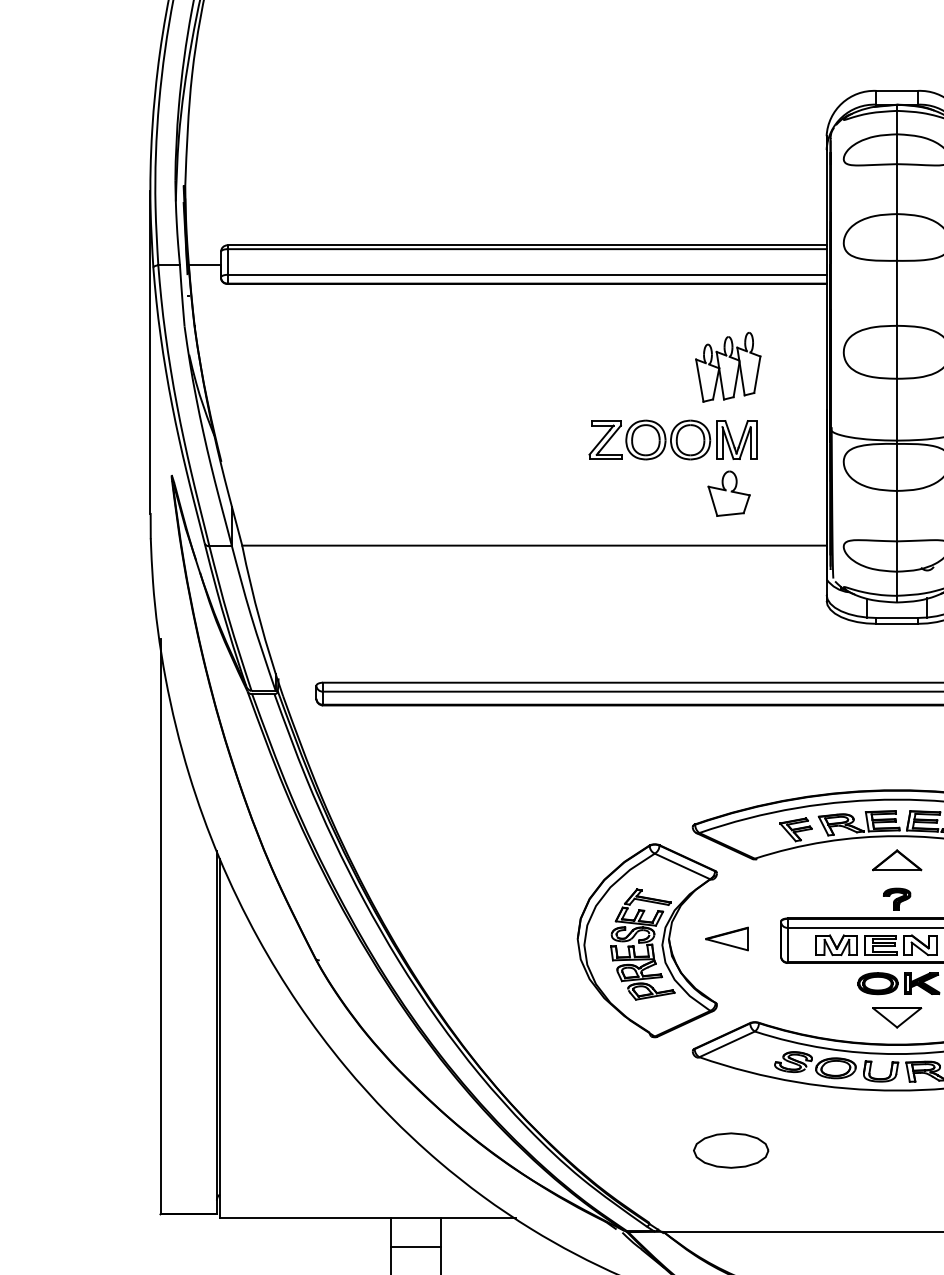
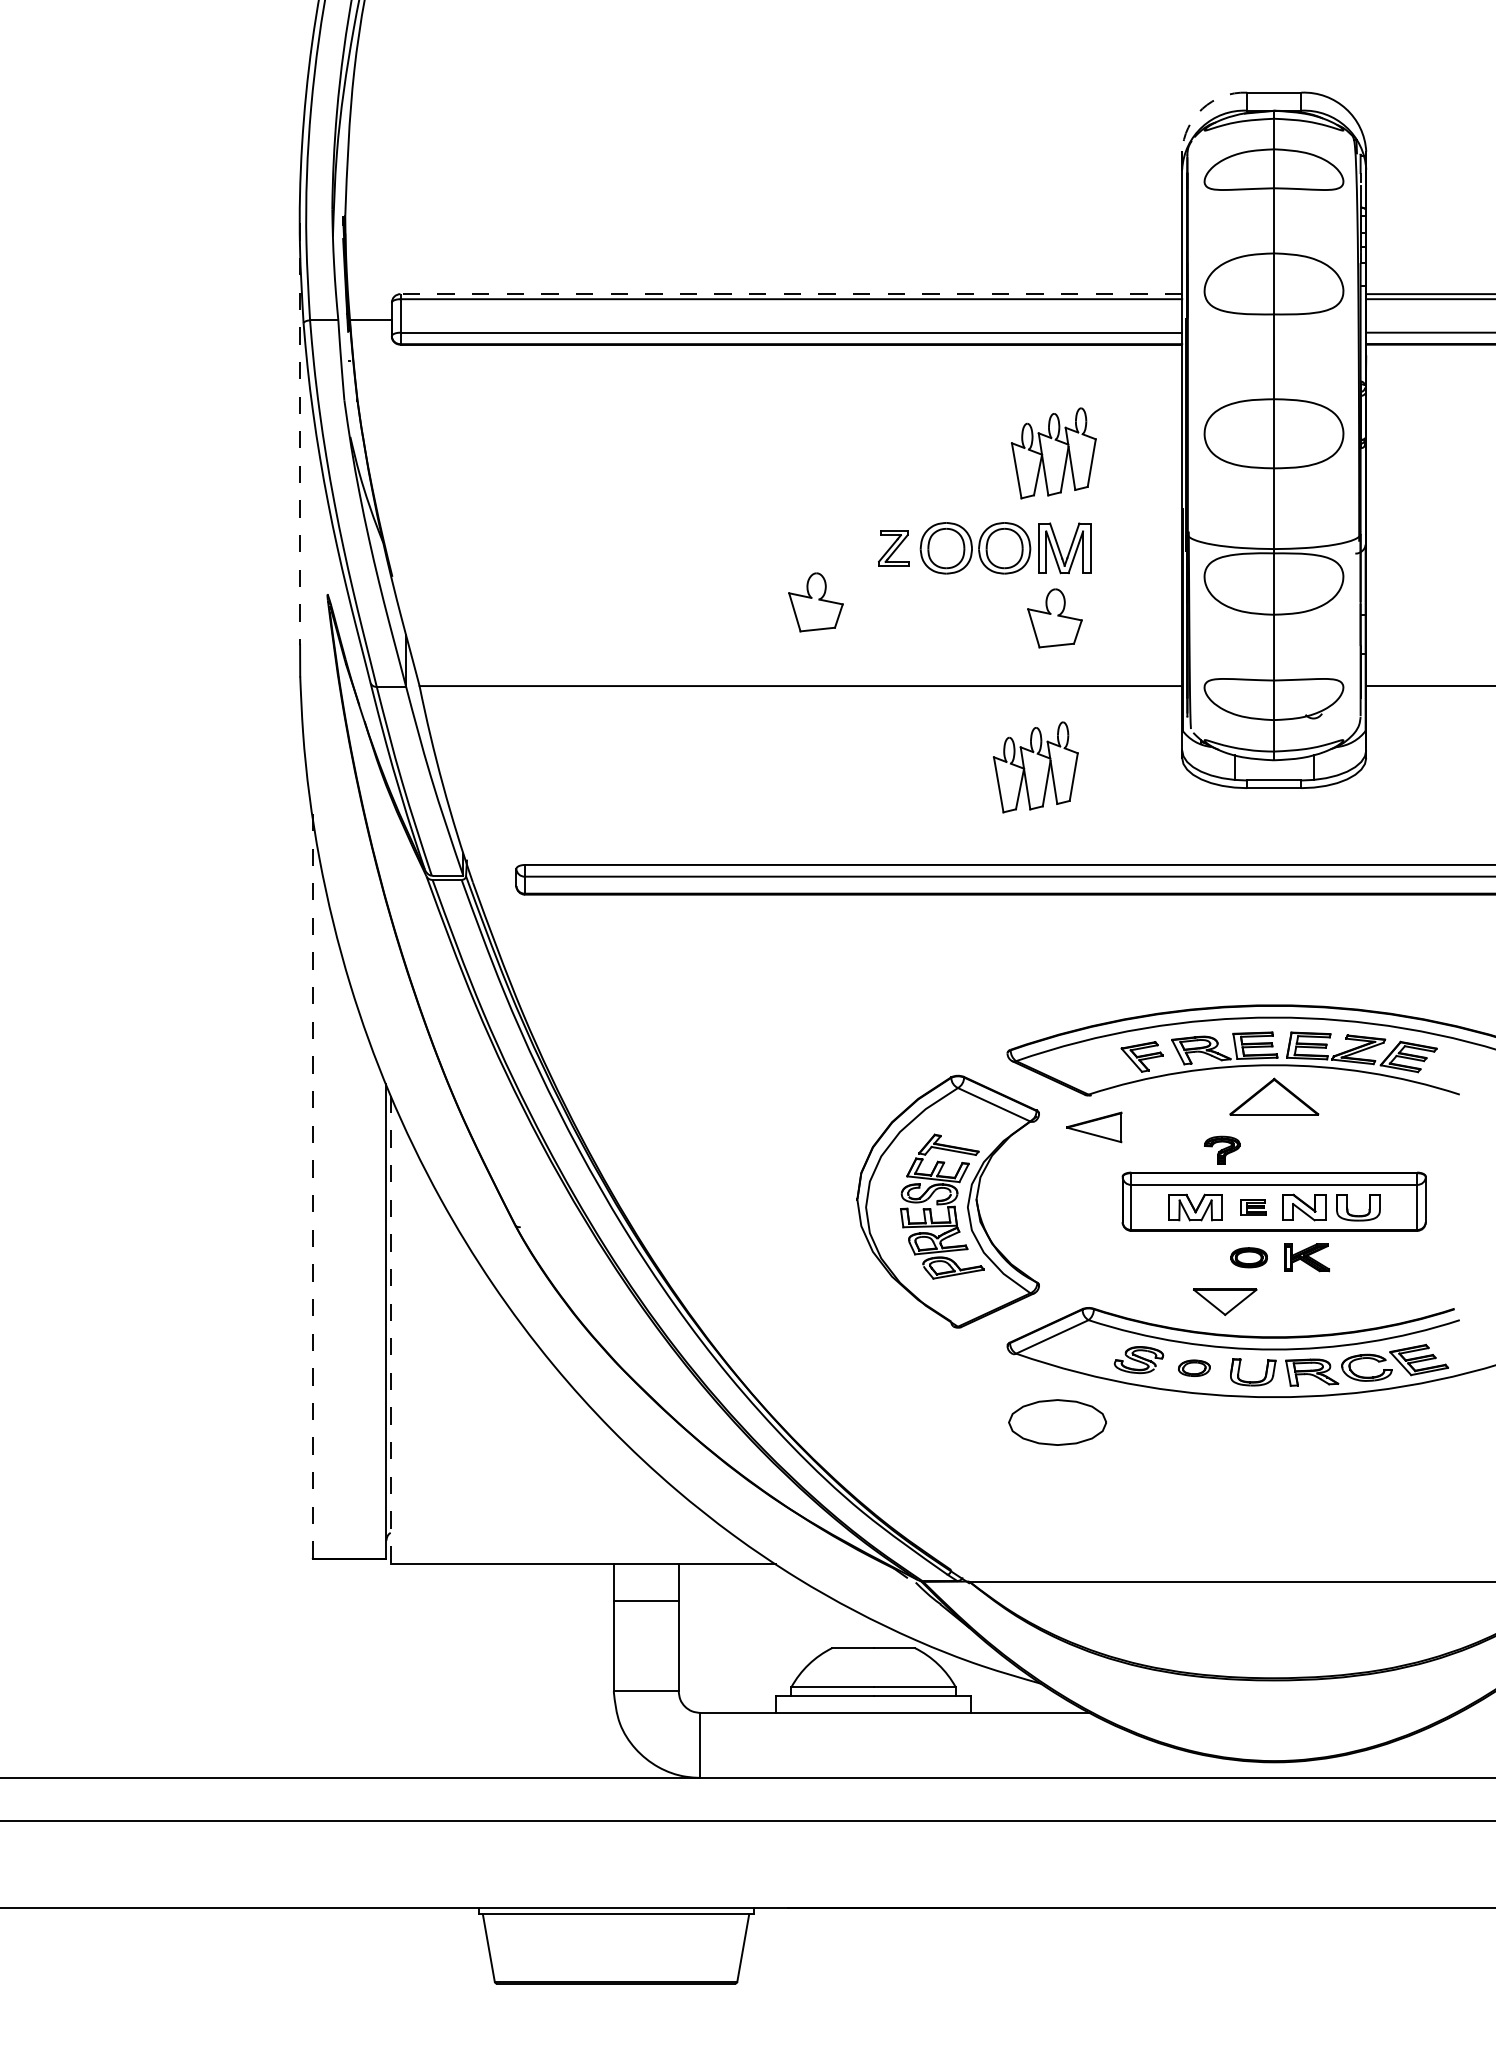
arc: (842, 103) -> (1202, 108), solid -> dashed
line: (527, 245) -> (791, 294), solid -> dashed
line: (150, 352) -> (299, 434), solid -> dashed
part: (605, 440) -> (893, 548), size x0.7
part: (545, 481) -> (815, 602), added
part: (714, 608) -> (1035, 767), added
part: (896, 860) -> (1273, 1096), size x1.4
part: (897, 898) -> (1222, 1149), moved
line: (160, 926) -> (312, 1182), solid -> dashed
part: (727, 939) -> (1094, 1127), moved
part: (881, 945) -> (1253, 1207), size x0.6
part: (877, 983) -> (1248, 1257), size x0.7
part: (897, 1017) -> (1225, 1301), moved
line: (219, 1039) -> (390, 1330), solid -> dashed
part: (836, 1068) -> (1194, 1368), size x0.6
part: (731, 1150) -> (1057, 1422), moved

